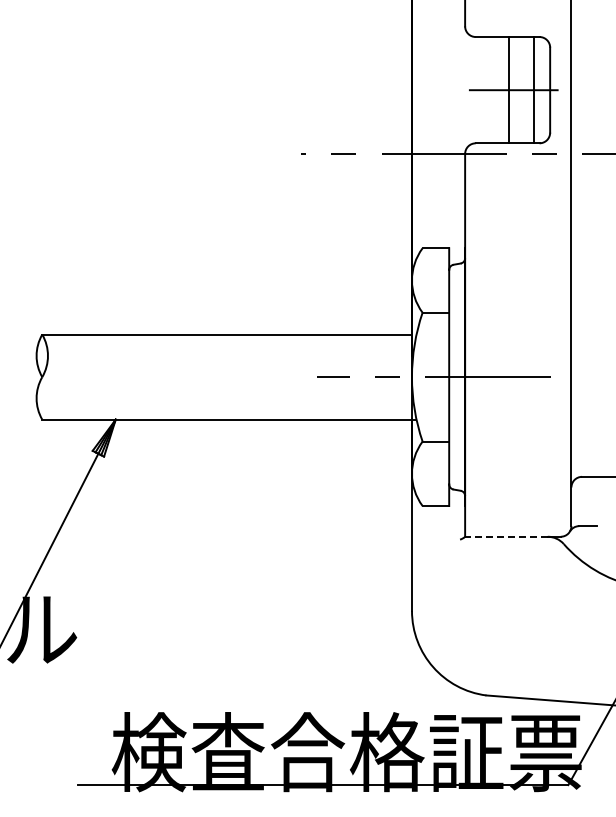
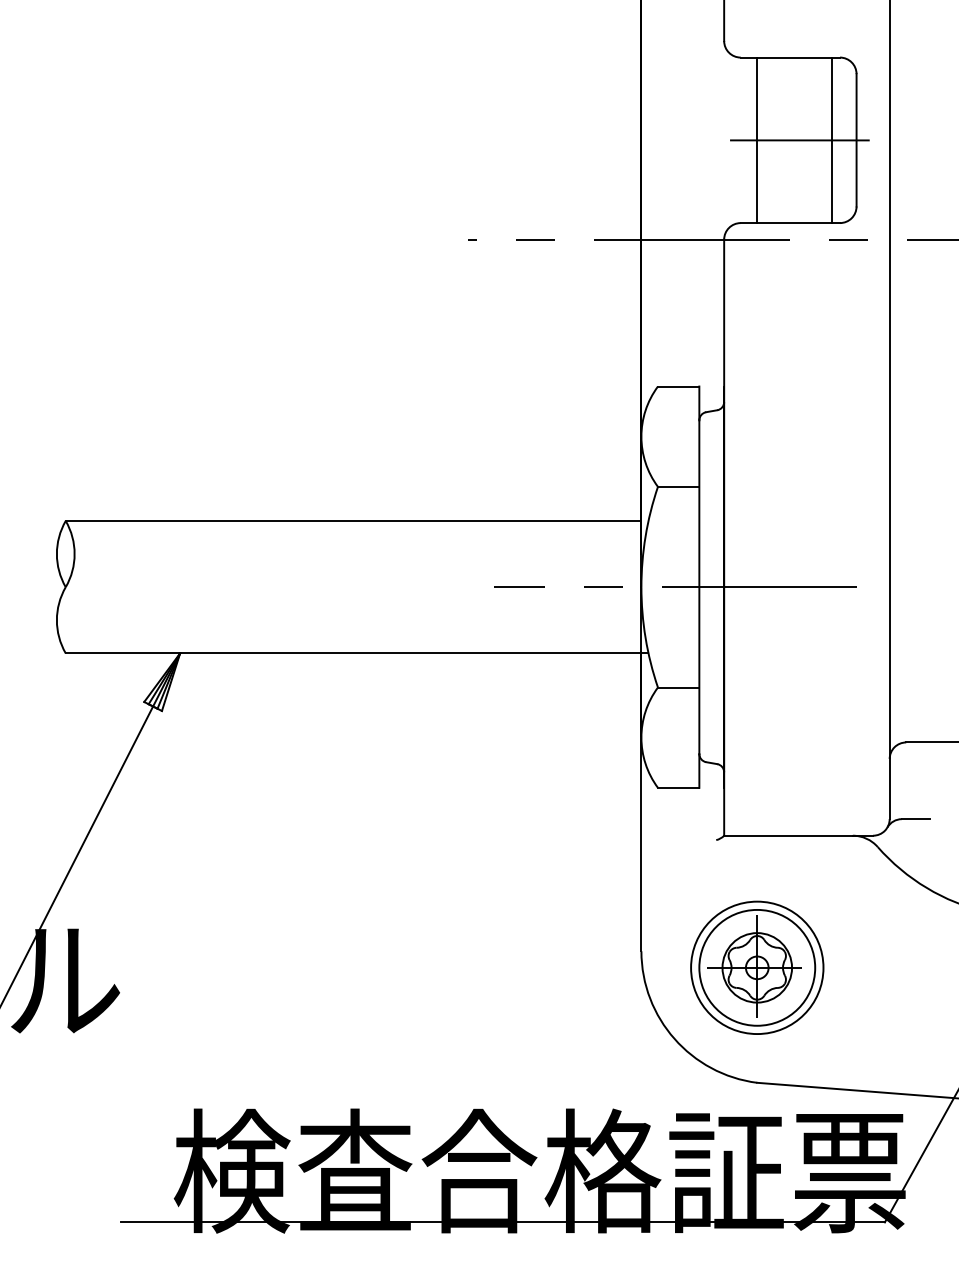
line: (509, 90) -> (757, 140), moved
line: (505, 536) -> (787, 835), dashed -> solid
part: (486, 621) -> (757, 967), added

